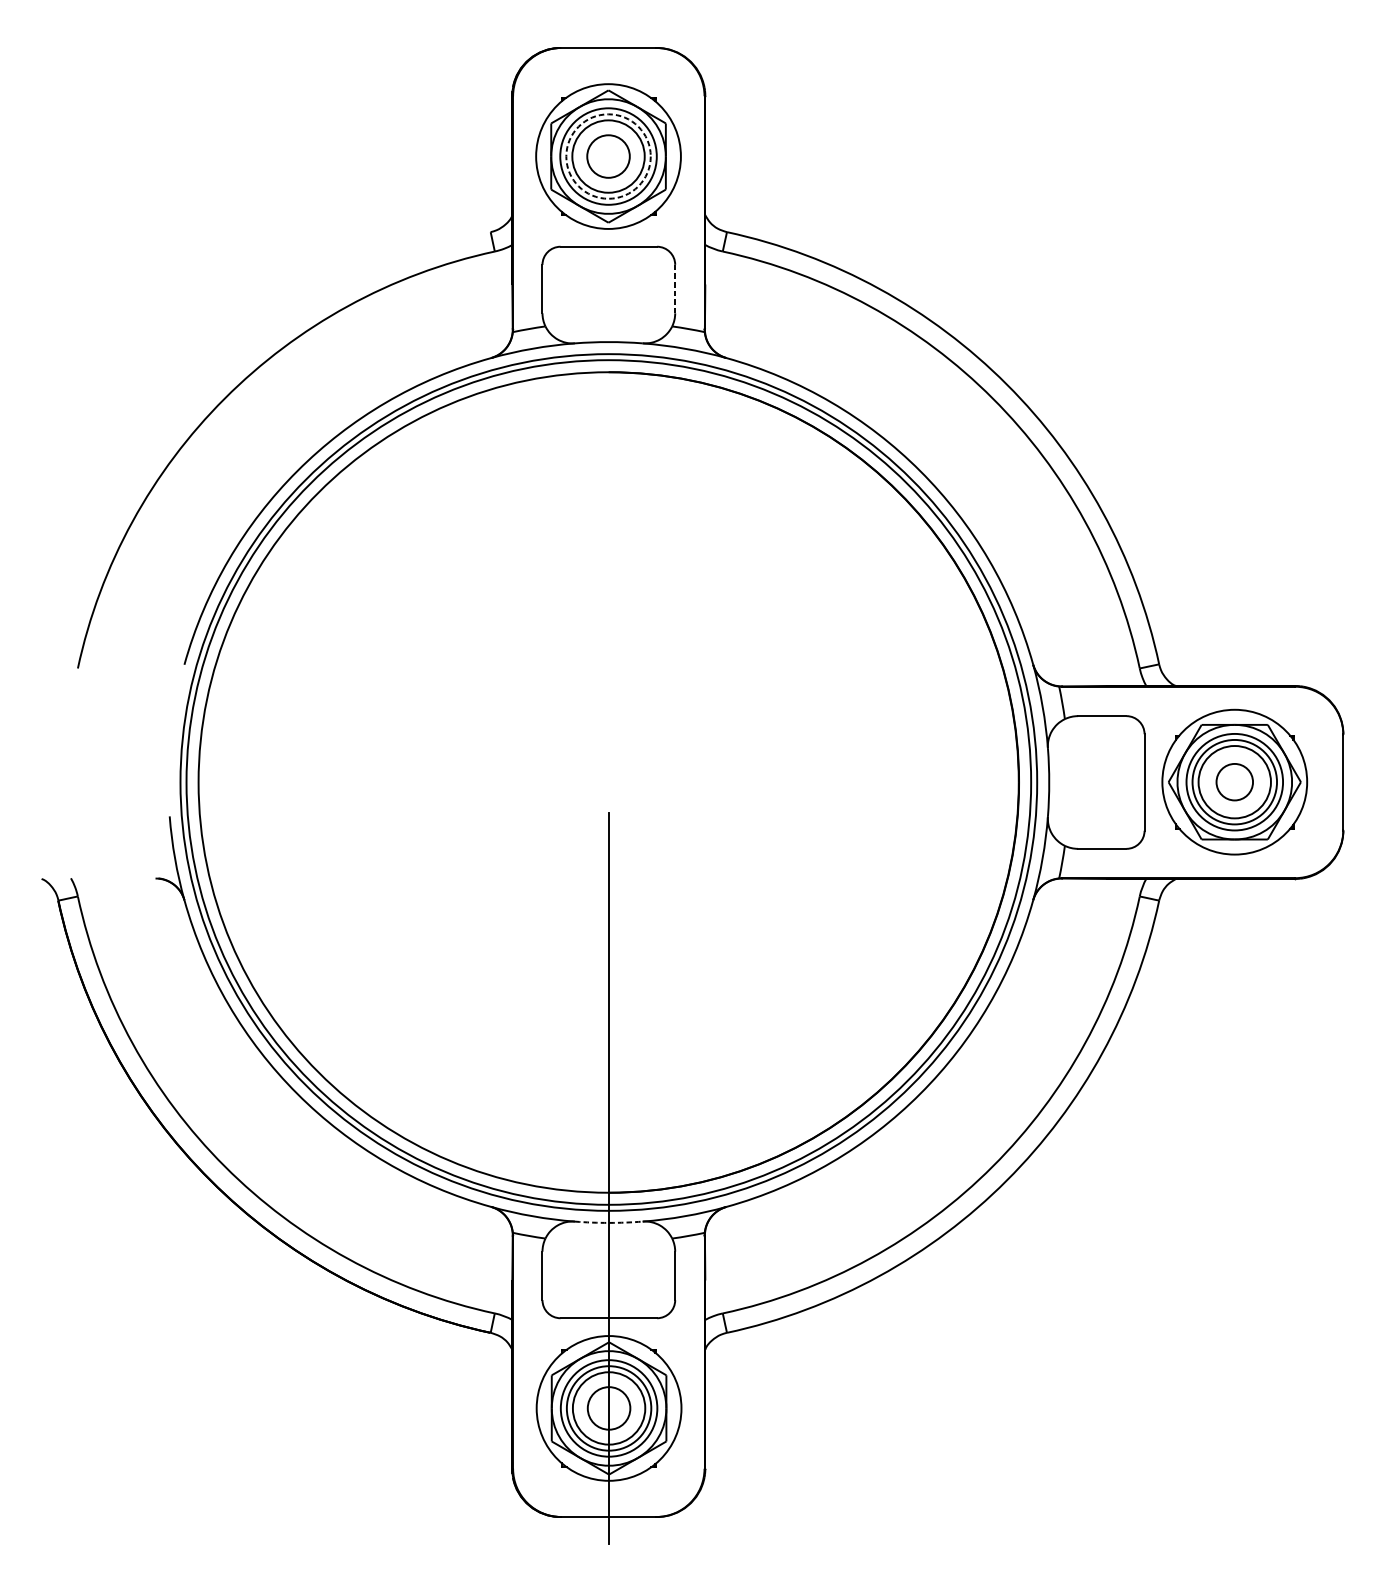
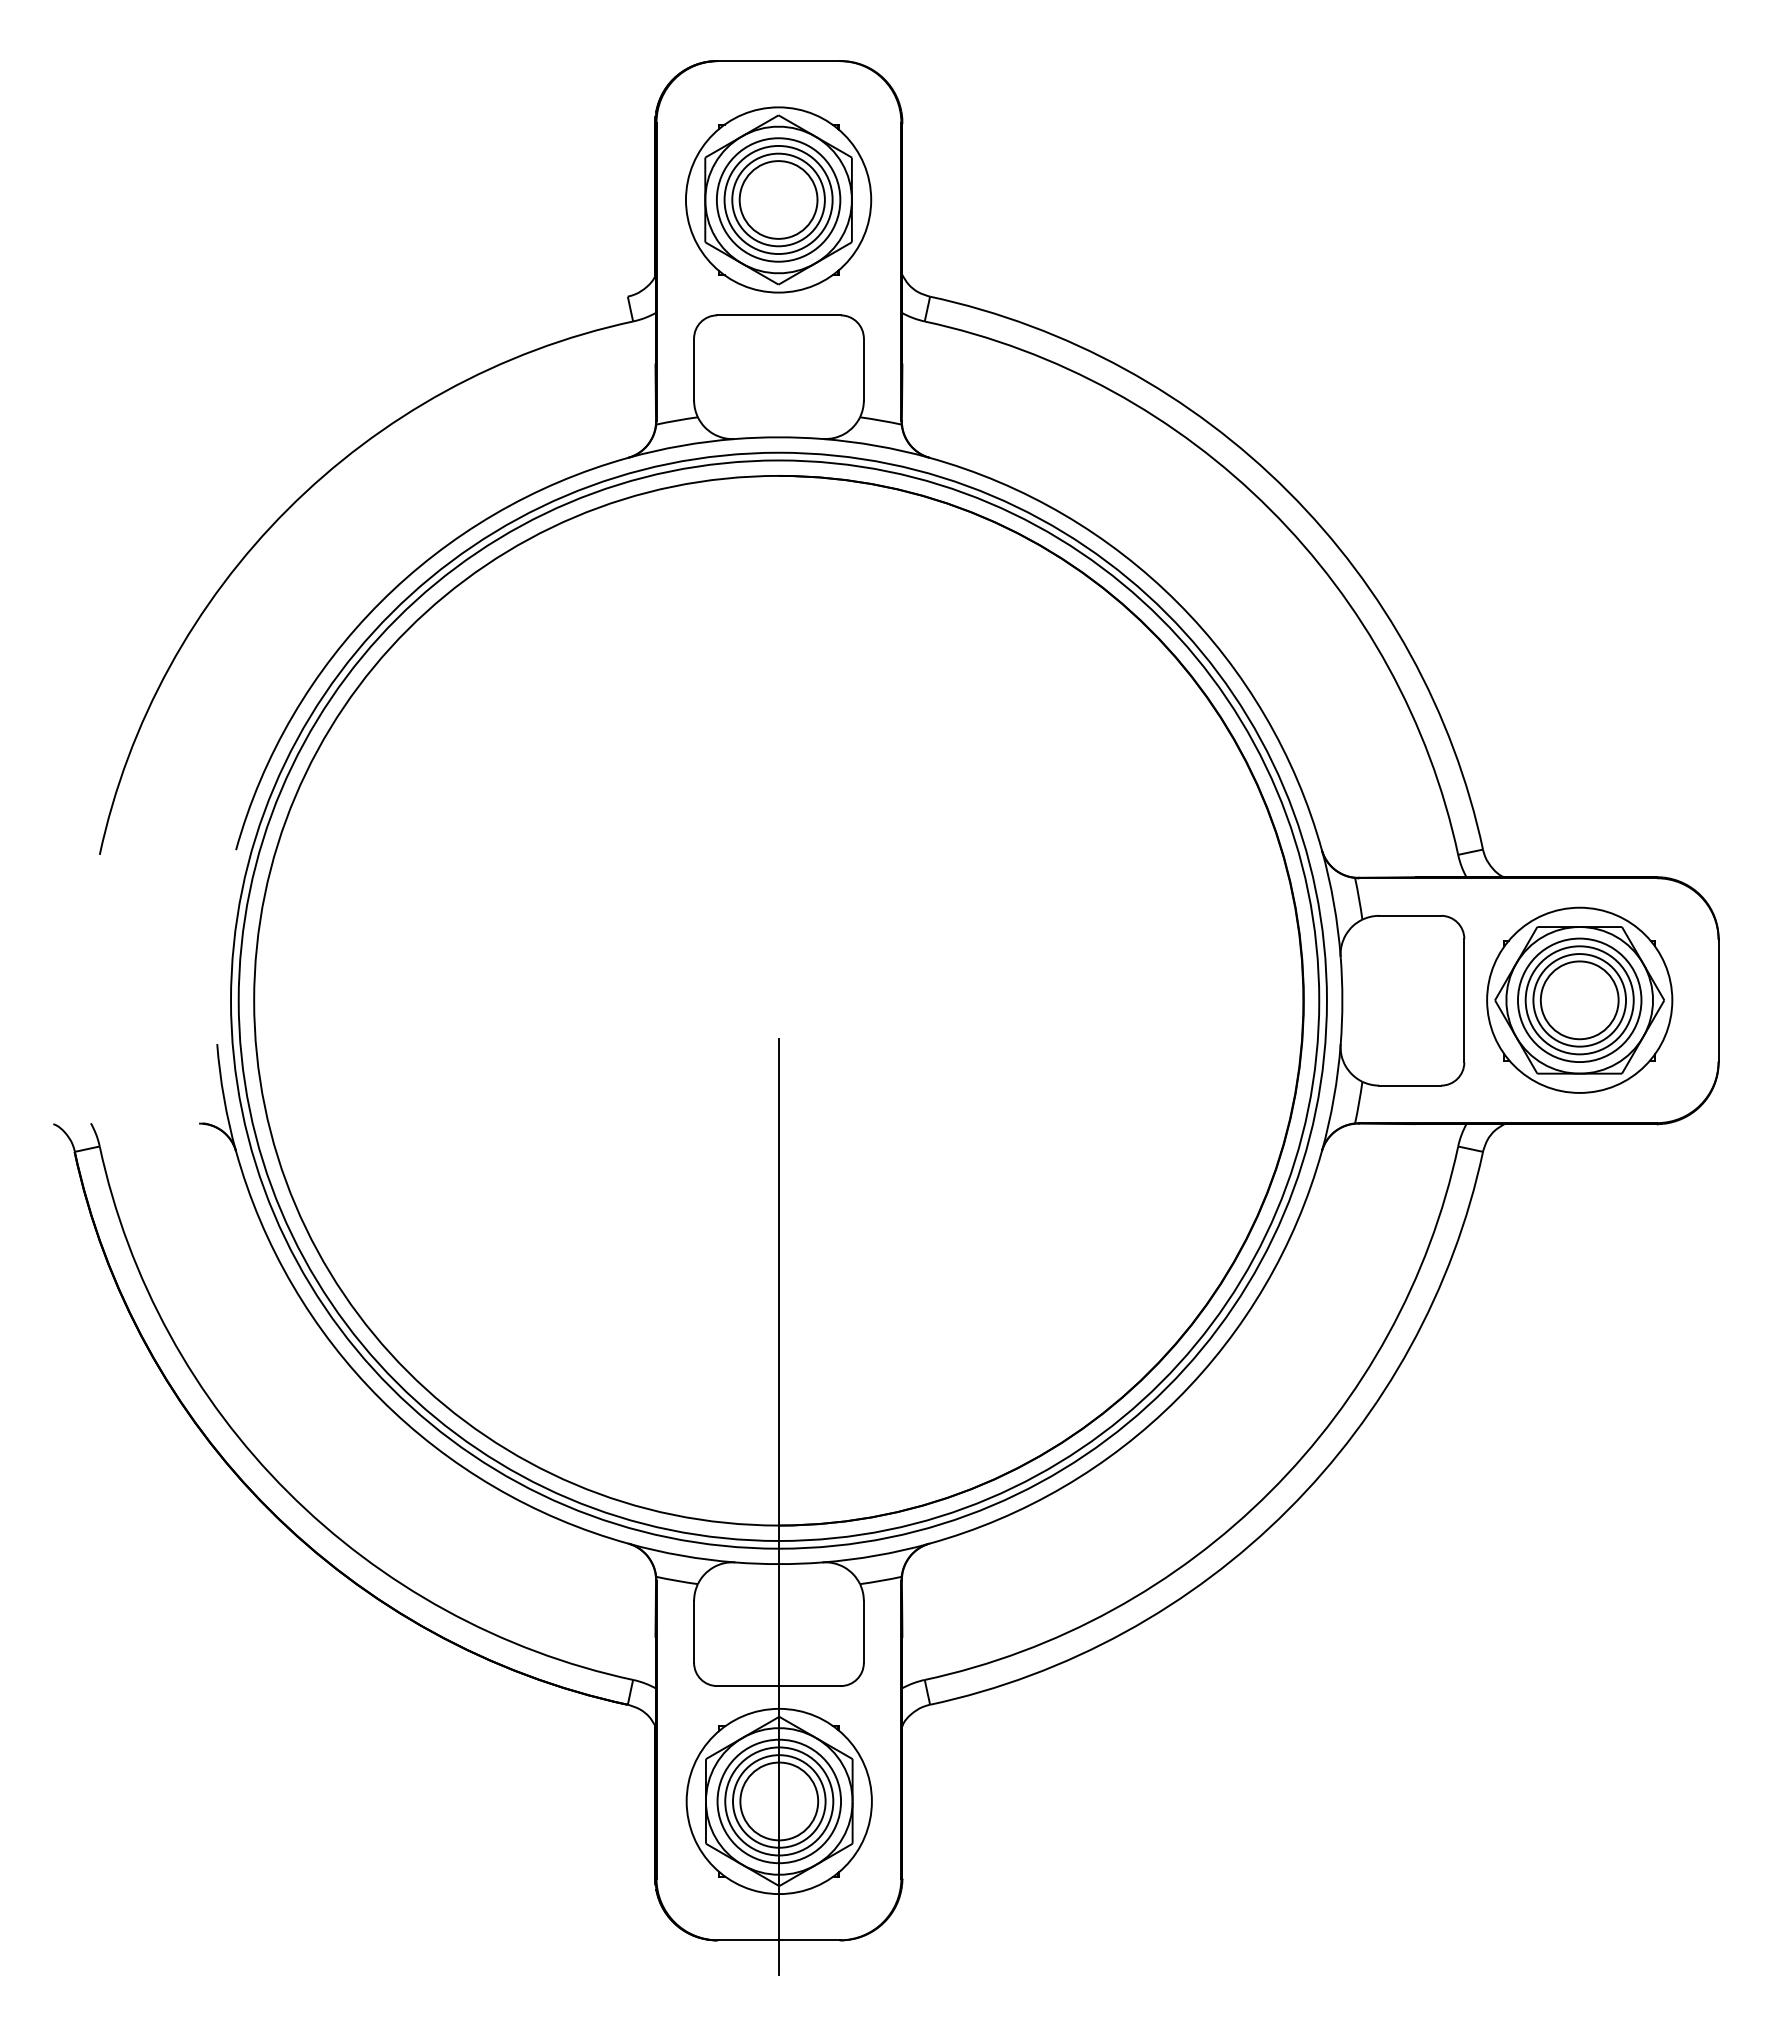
circle: (608, 156) -> (778, 199), dashed -> solid
circle: (608, 156) -> (778, 199), size x1.43
line: (674, 289) -> (863, 369), dashed -> solid
circle: (1234, 782) -> (1579, 1000), size x1.67
arc: (608, 1223) -> (778, 1564), dashed -> solid
circle: (609, 1408) -> (779, 1801), size x1.43

